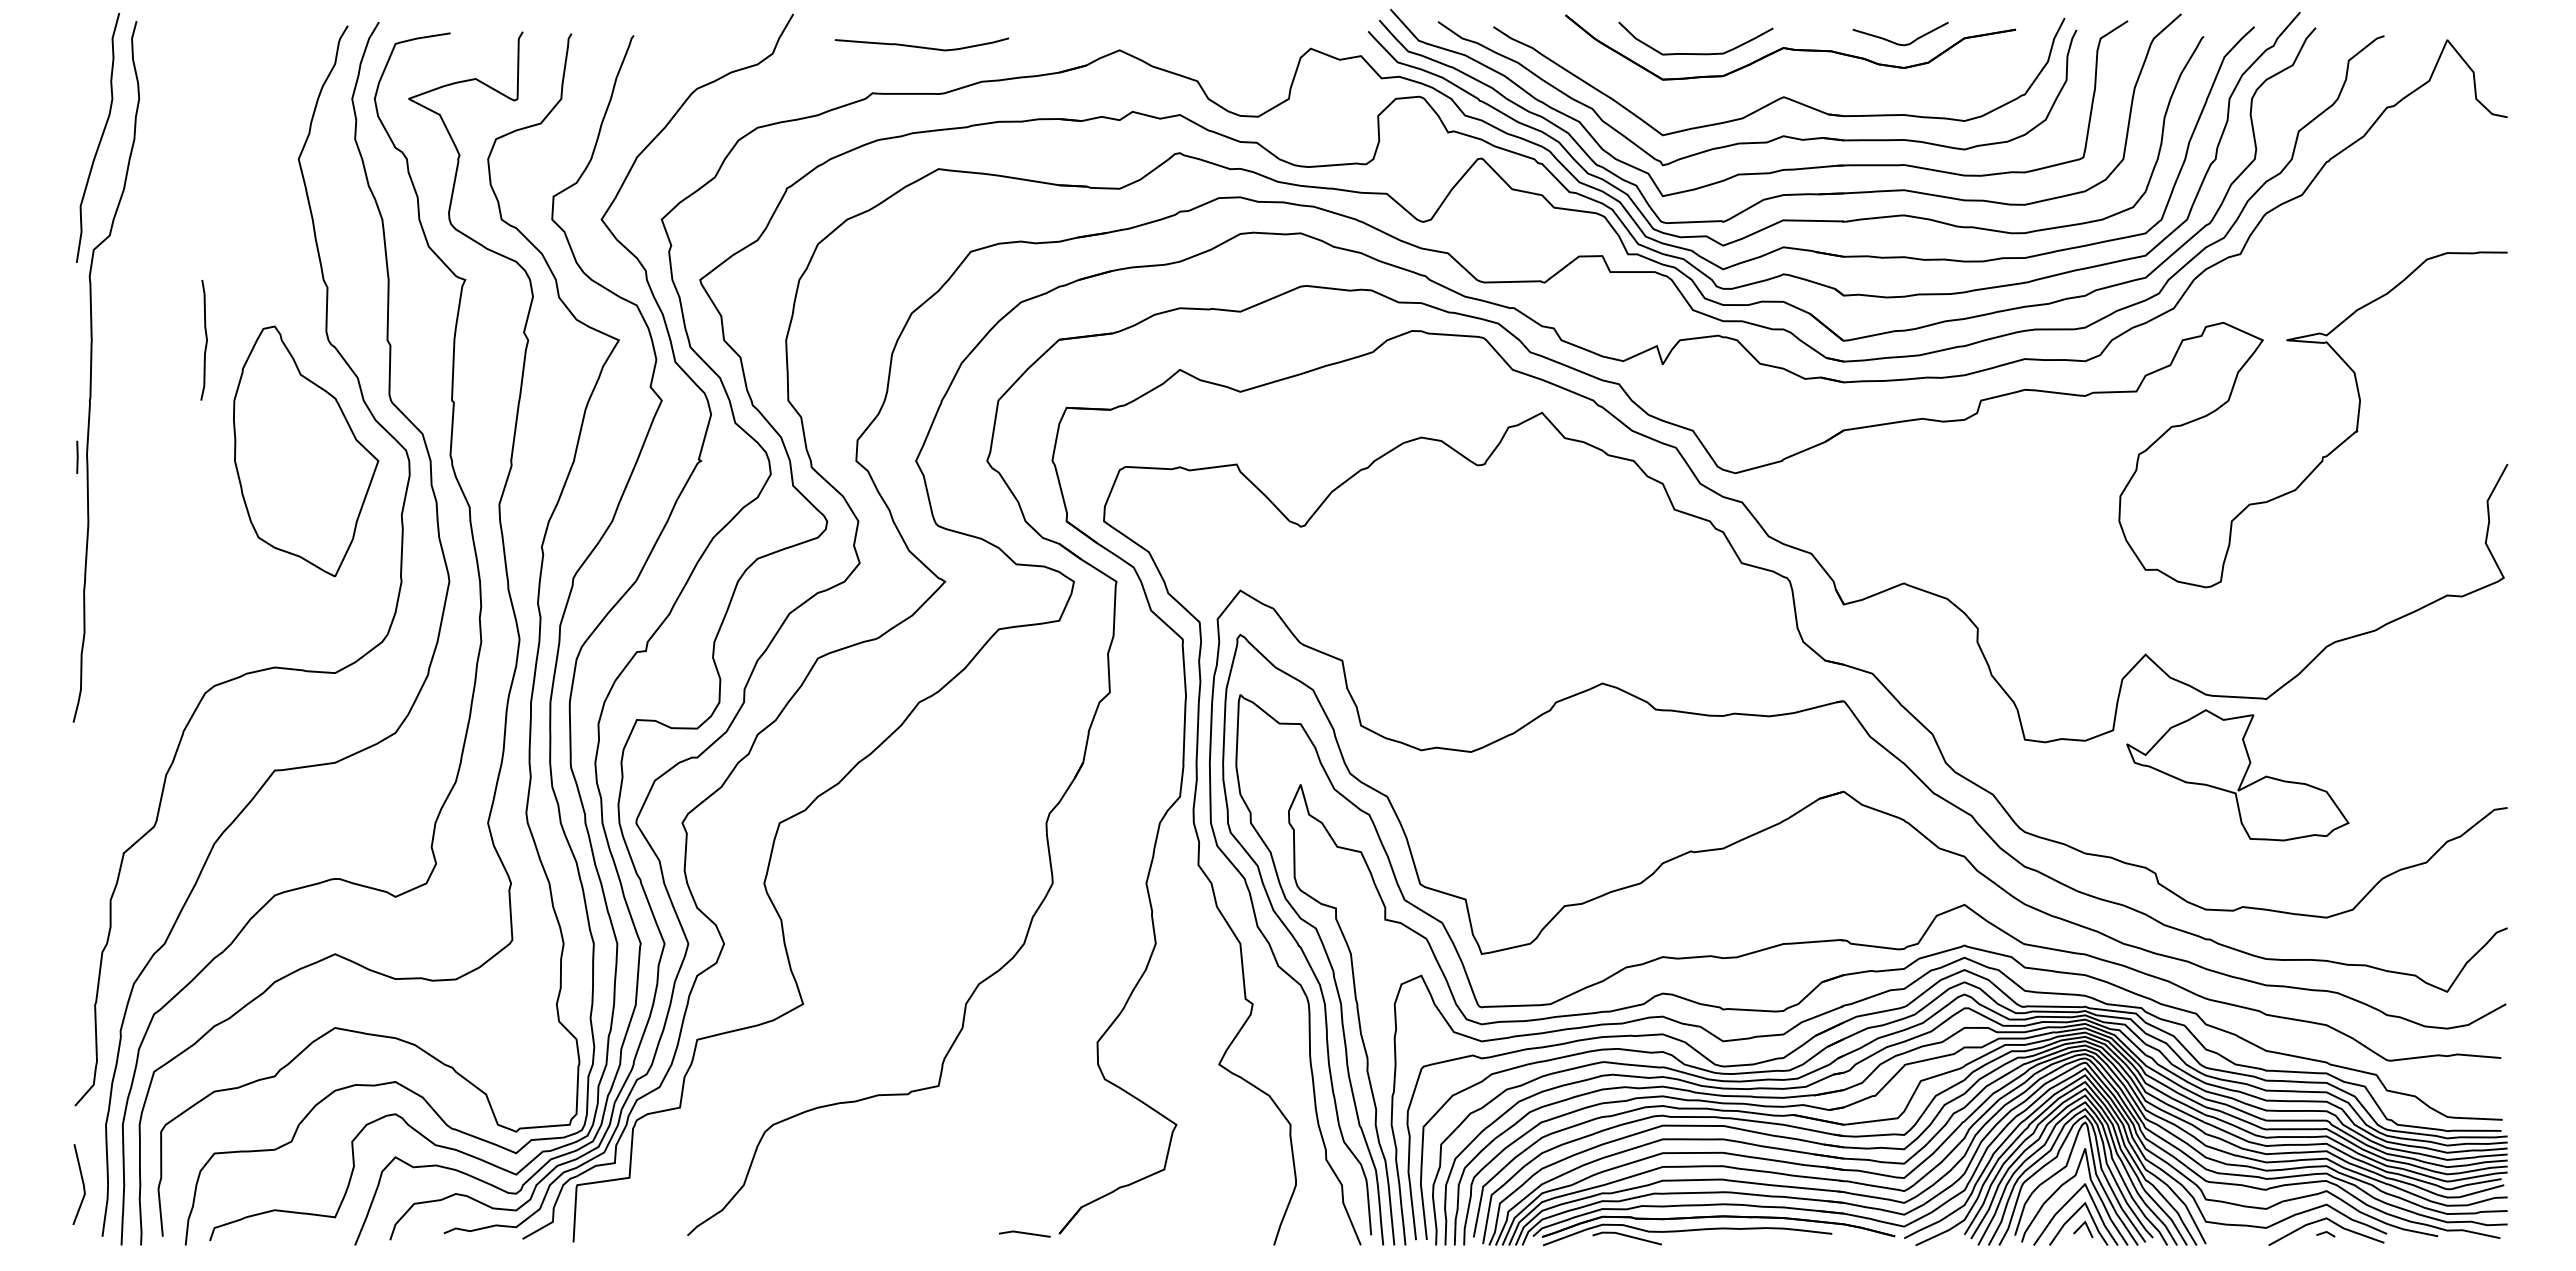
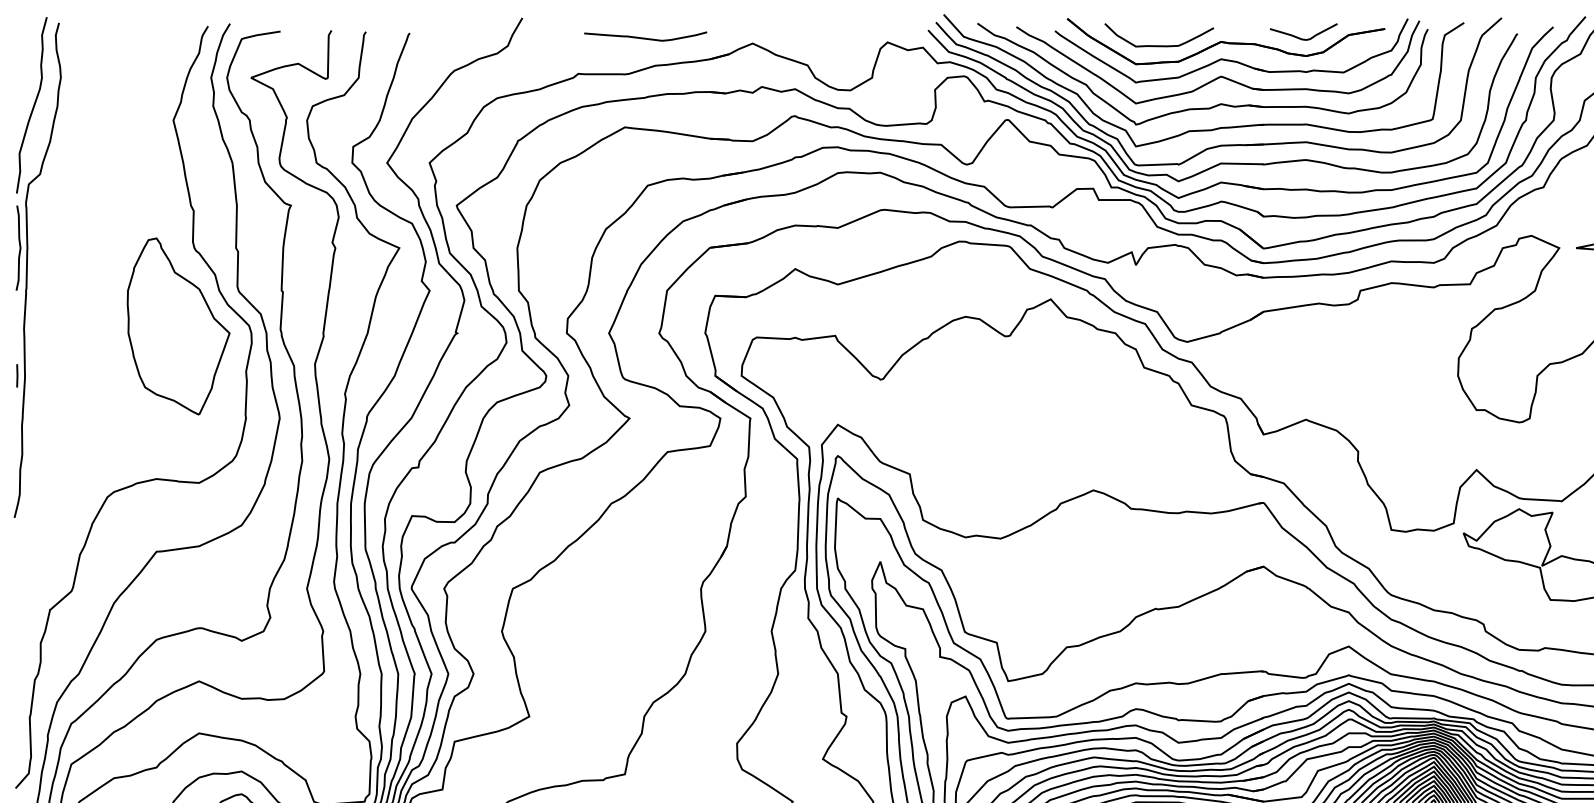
curve: (921, 46) -> (645, 38), moved
part: (1796, 73) -> (1230, 59), added
curve: (205, 338) -> (19, 246), moved
line: (77, 456) -> (17, 375), moved

